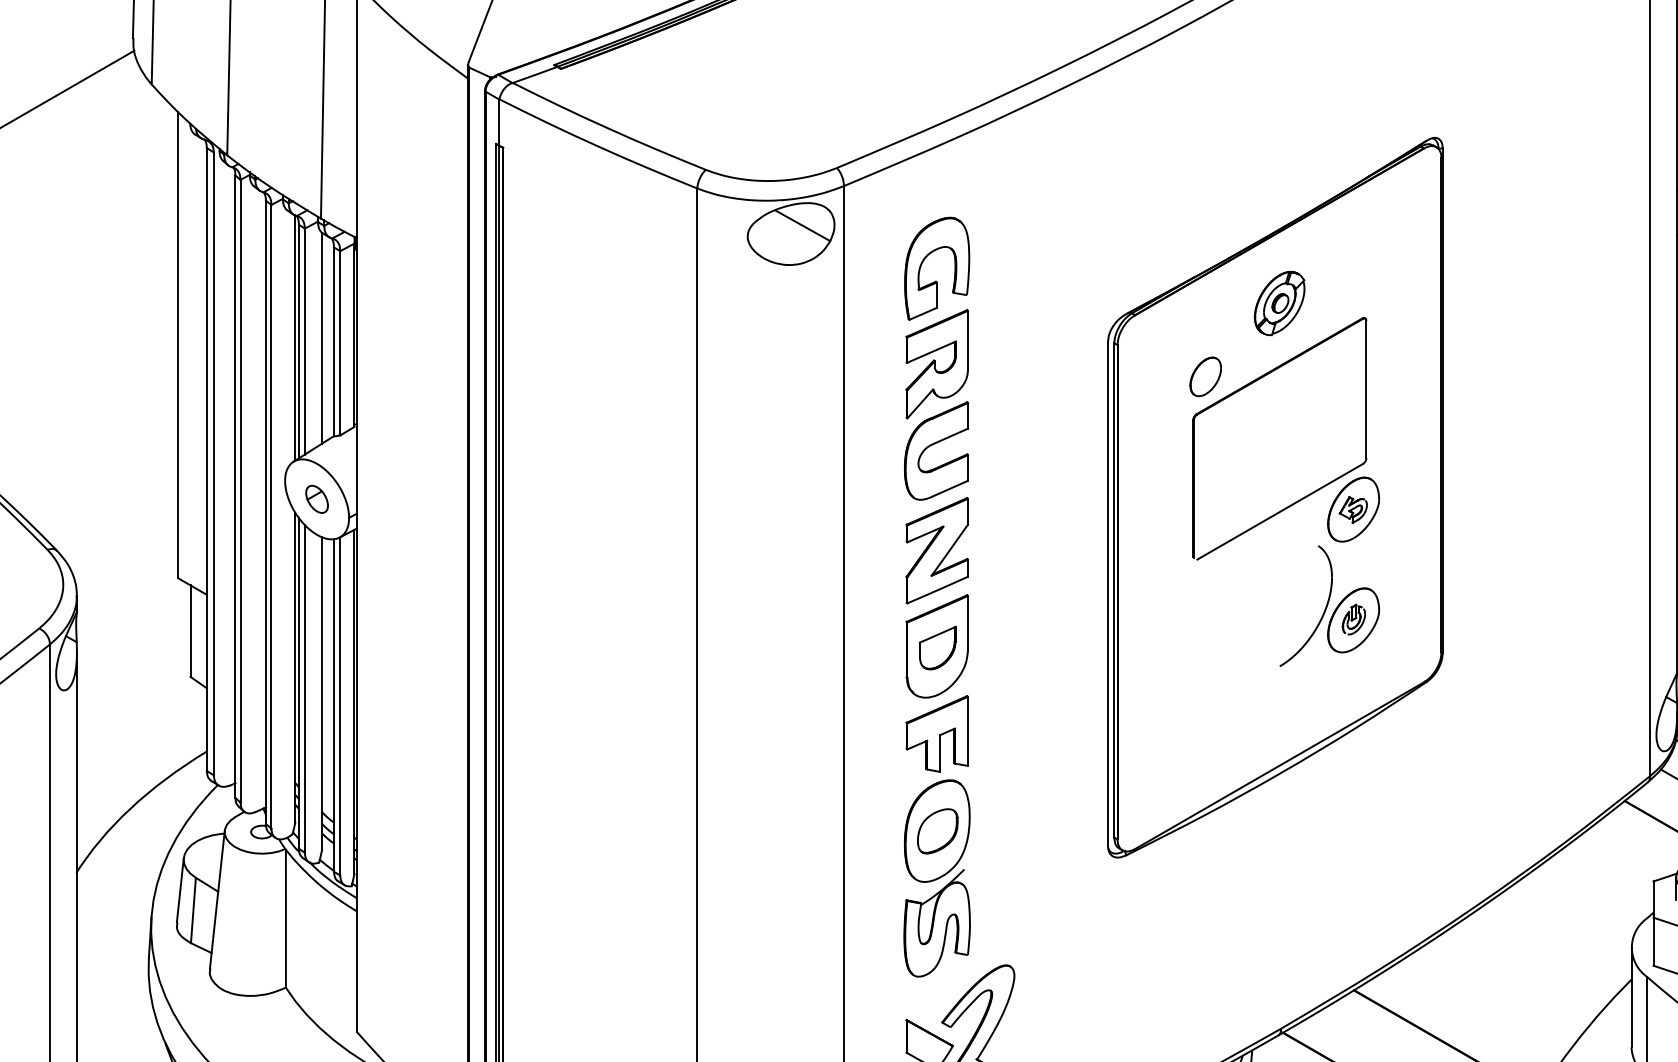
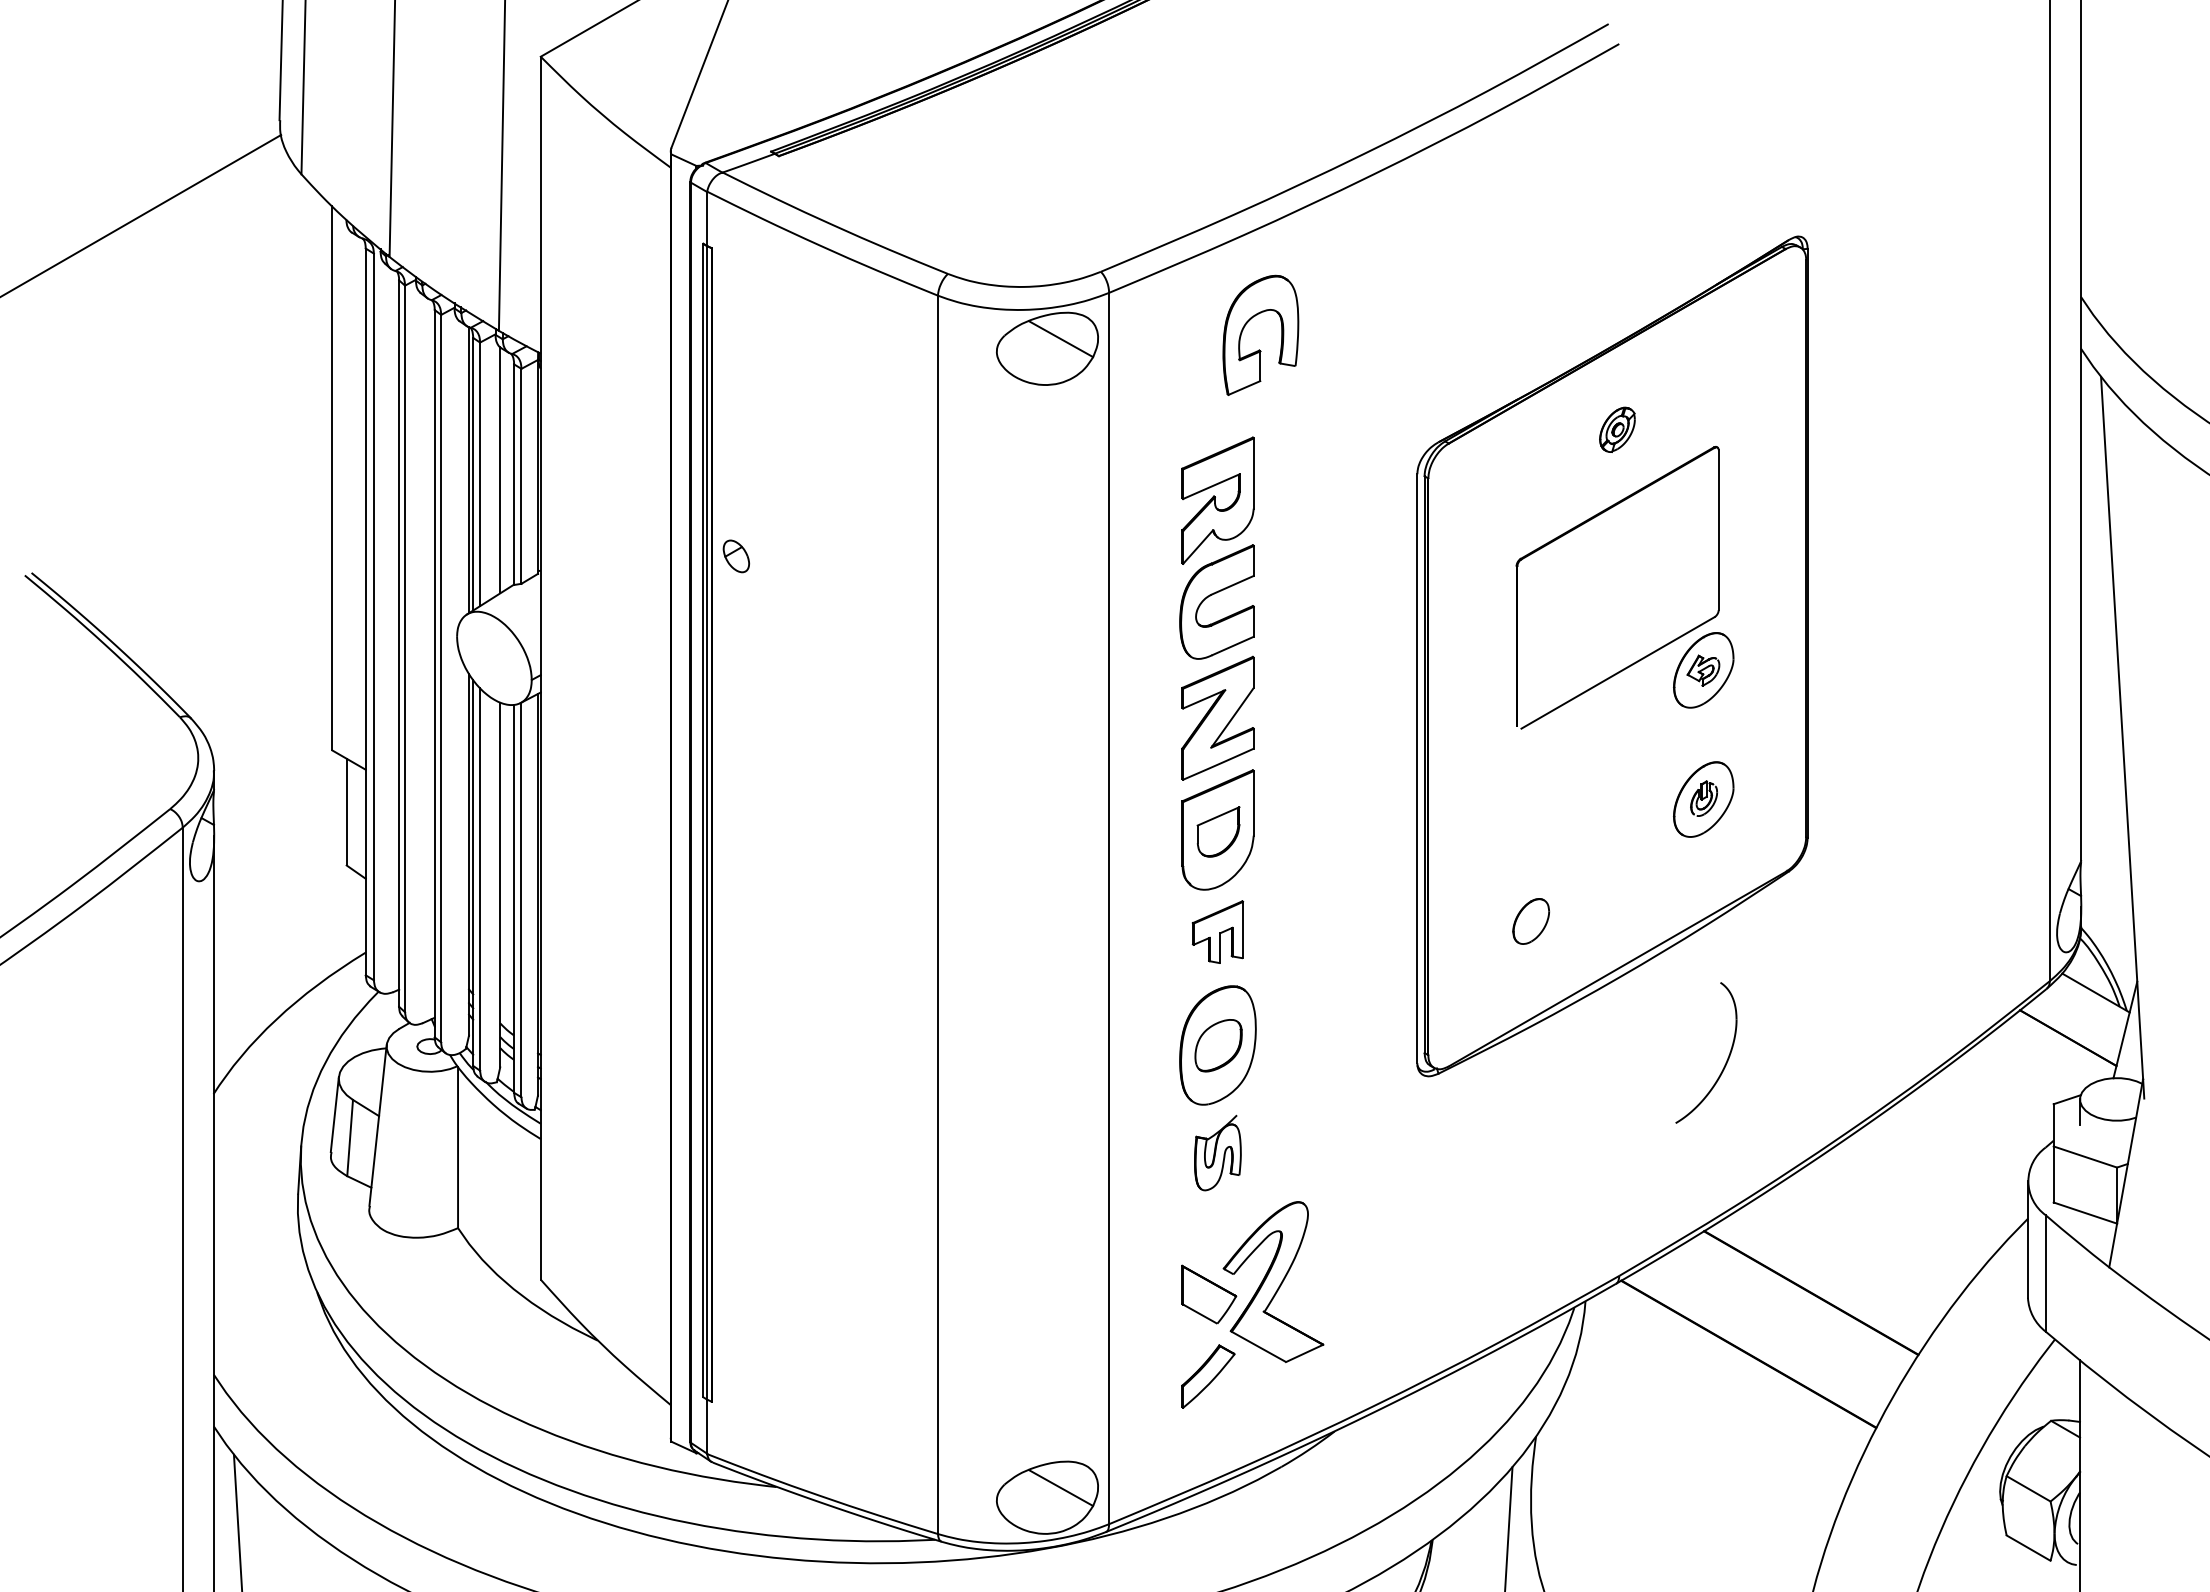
part: (935, 280) -> (1259, 349), moved
part: (1279, 303) -> (1617, 429), size x0.6
part: (1205, 376) -> (1531, 921), moved
part: (317, 499) -> (736, 556), moved
part: (1322, 614) -> (1725, 1062), moved
part: (936, 734) -> (1217, 932), size x0.7
part: (936, 922) -> (1217, 1152), size x0.6

